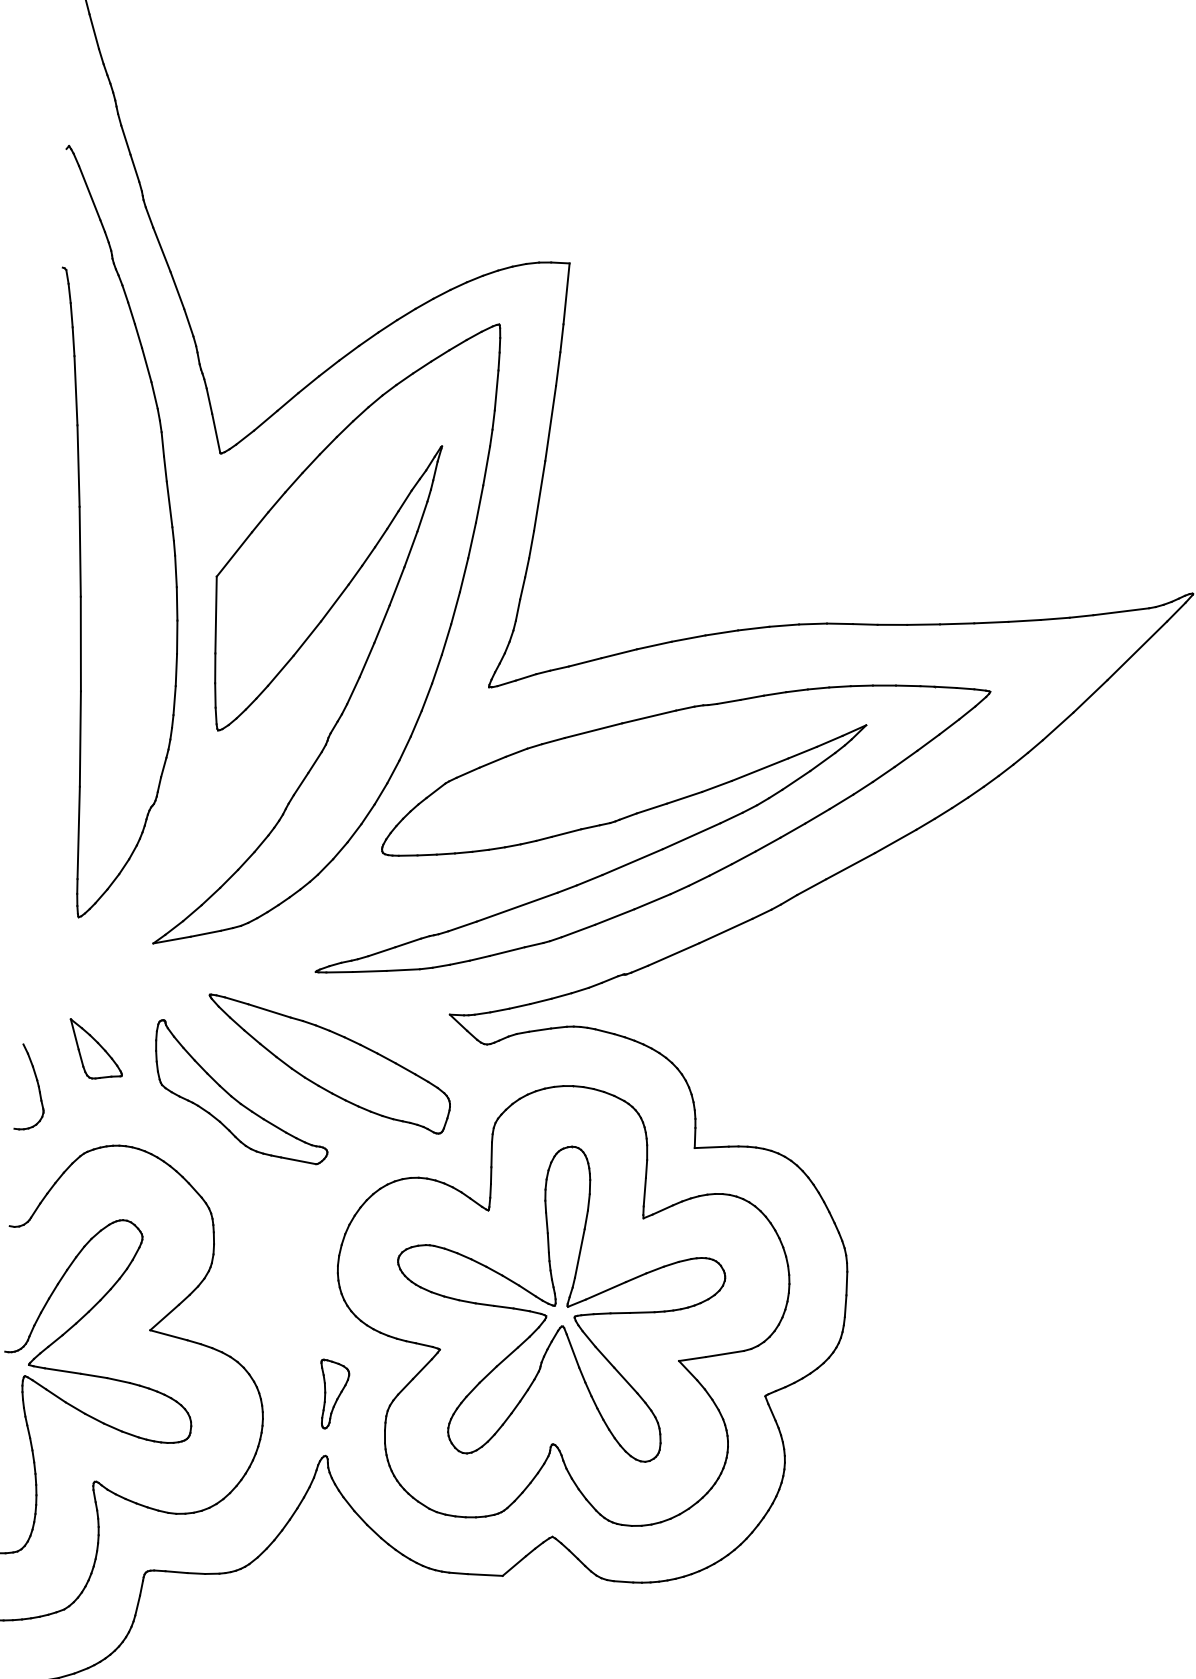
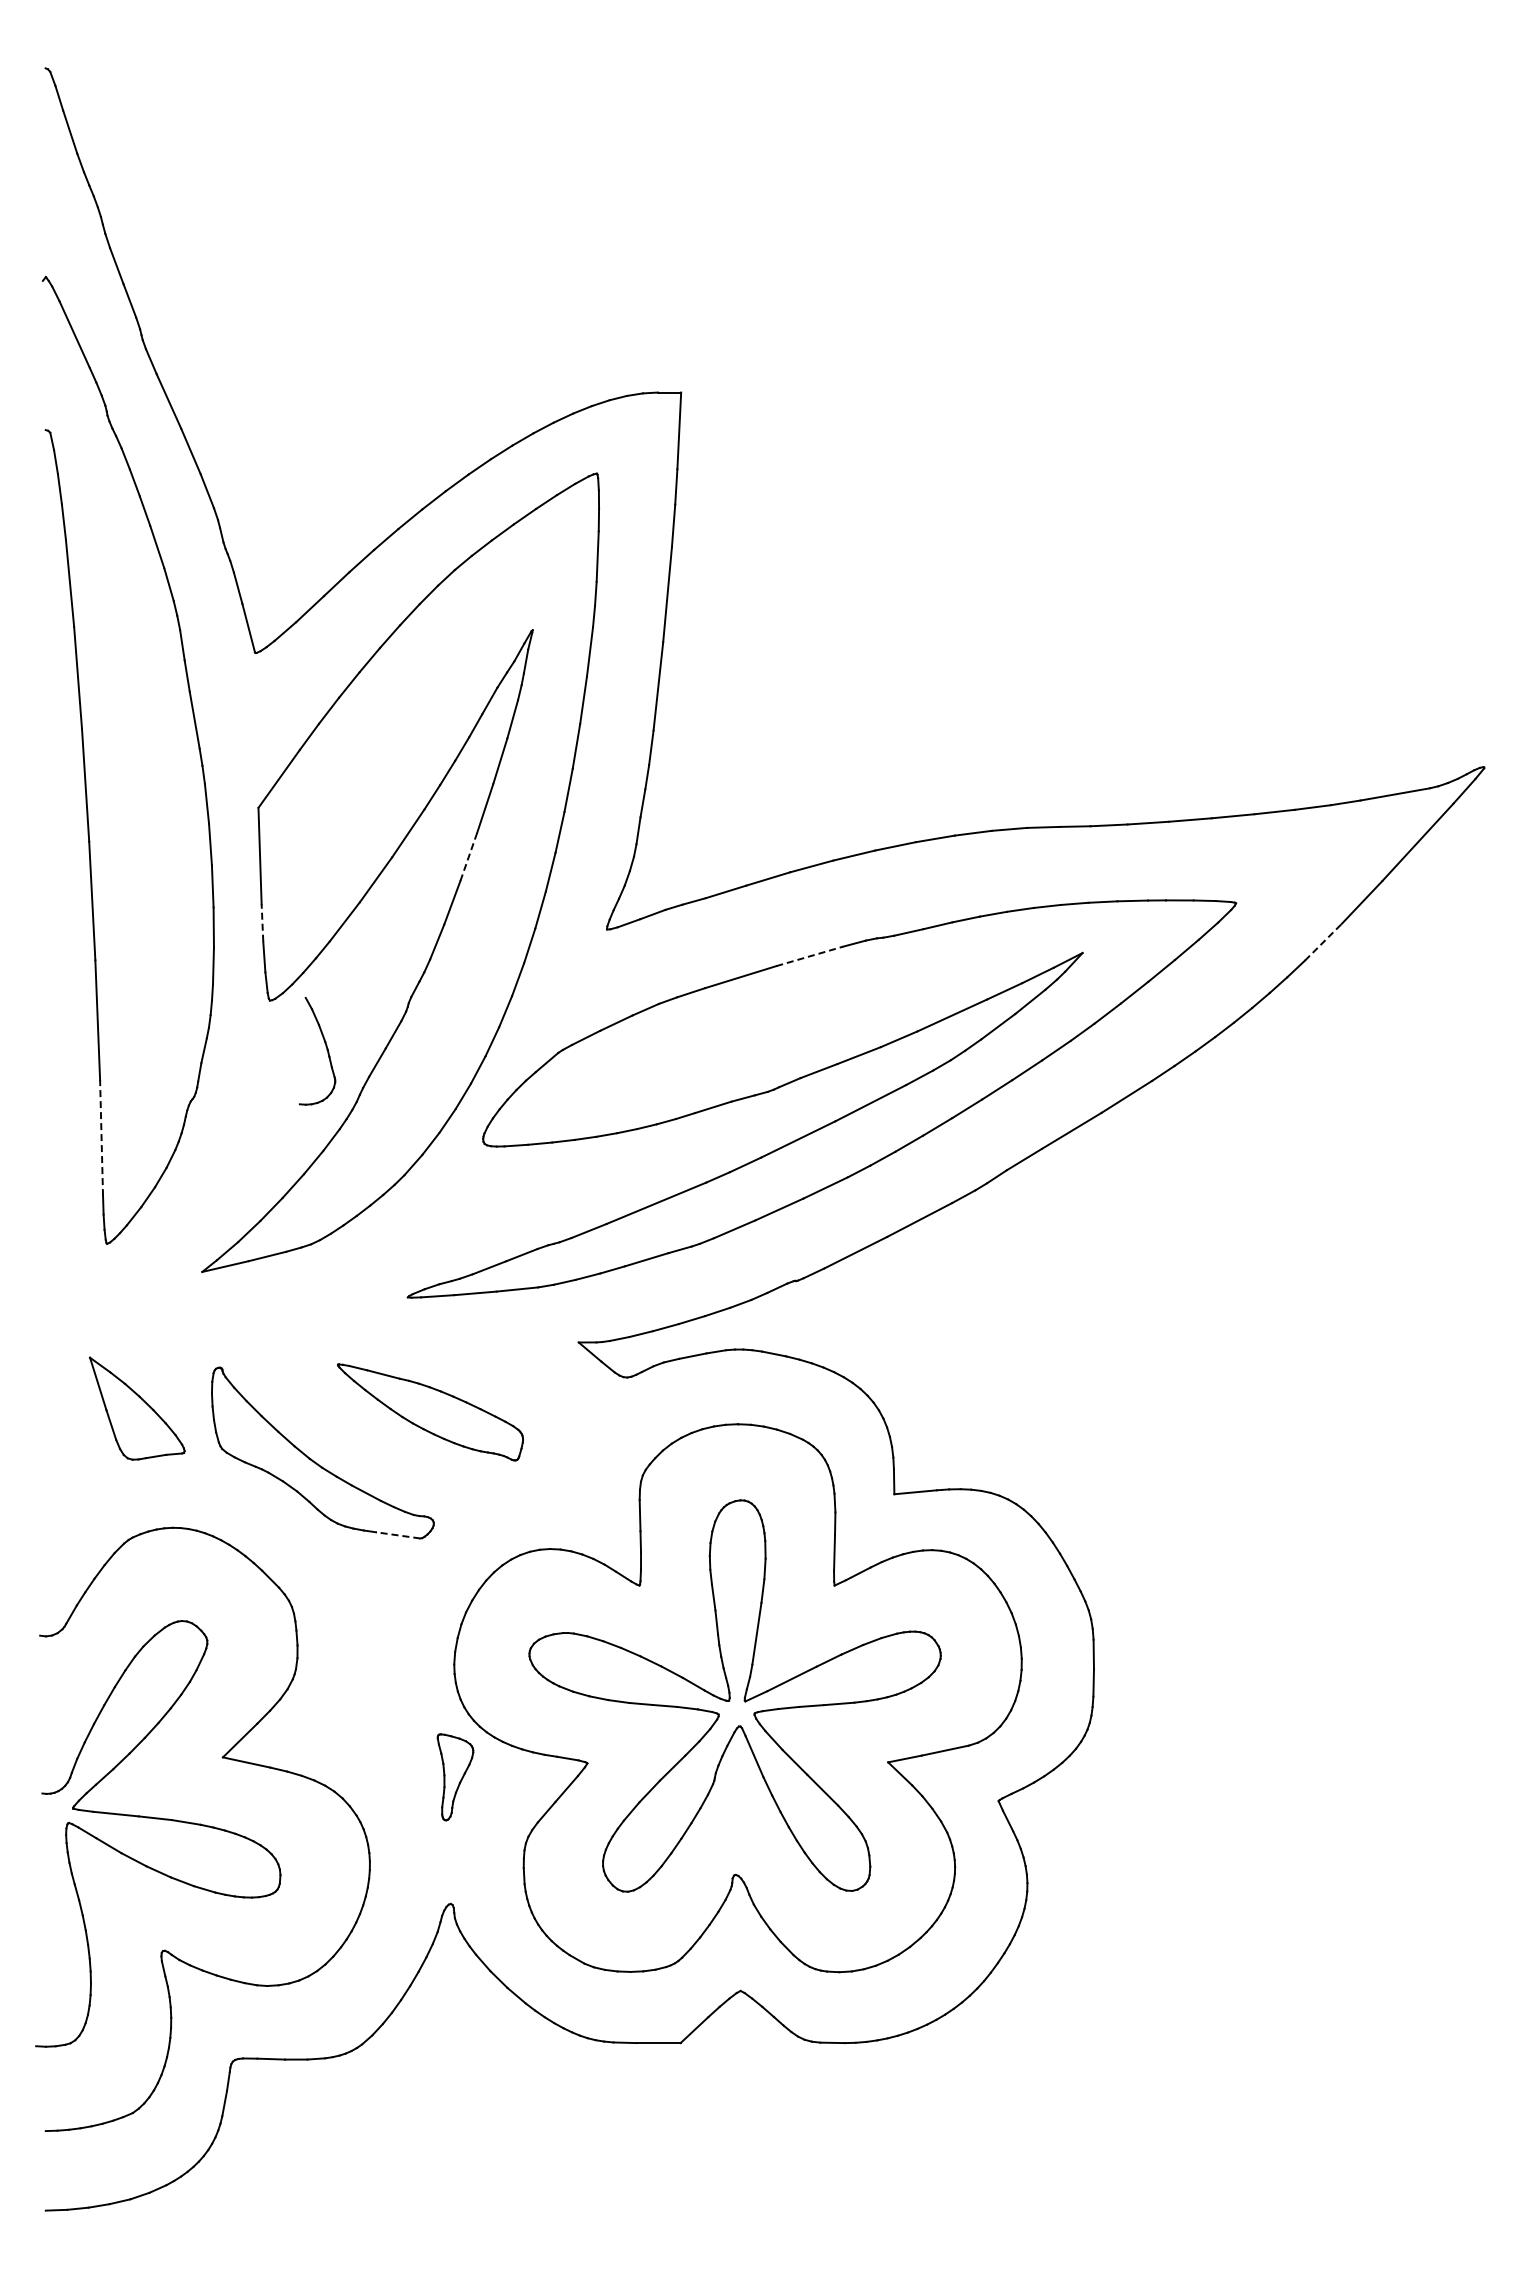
line: (381, 624) -> (468, 857), solid -> dashed
line: (215, 667) -> (262, 922), solid -> dashed
line: (648, 717) -> (809, 956), solid -> dashed
line: (1058, 725) -> (1323, 941), solid -> dashed
line: (78, 832) -> (101, 1137), solid -> dashed
part: (96, 1049) -> (137, 1408), size x1.4
part: (329, 1064) -> (430, 1412), size x0.6
part: (37, 1087) -> (326, 1050), moved
line: (297, 1160) -> (397, 1535), solid -> dashed
part: (333, 1394) -> (455, 1777), moved

